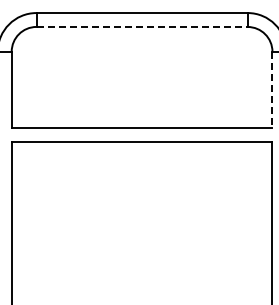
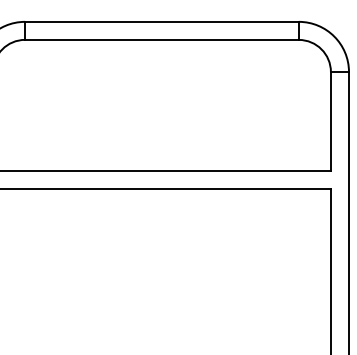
line: (142, 26) -> (162, 39), dashed -> solid
line: (272, 90) -> (330, 122), dashed -> solid

